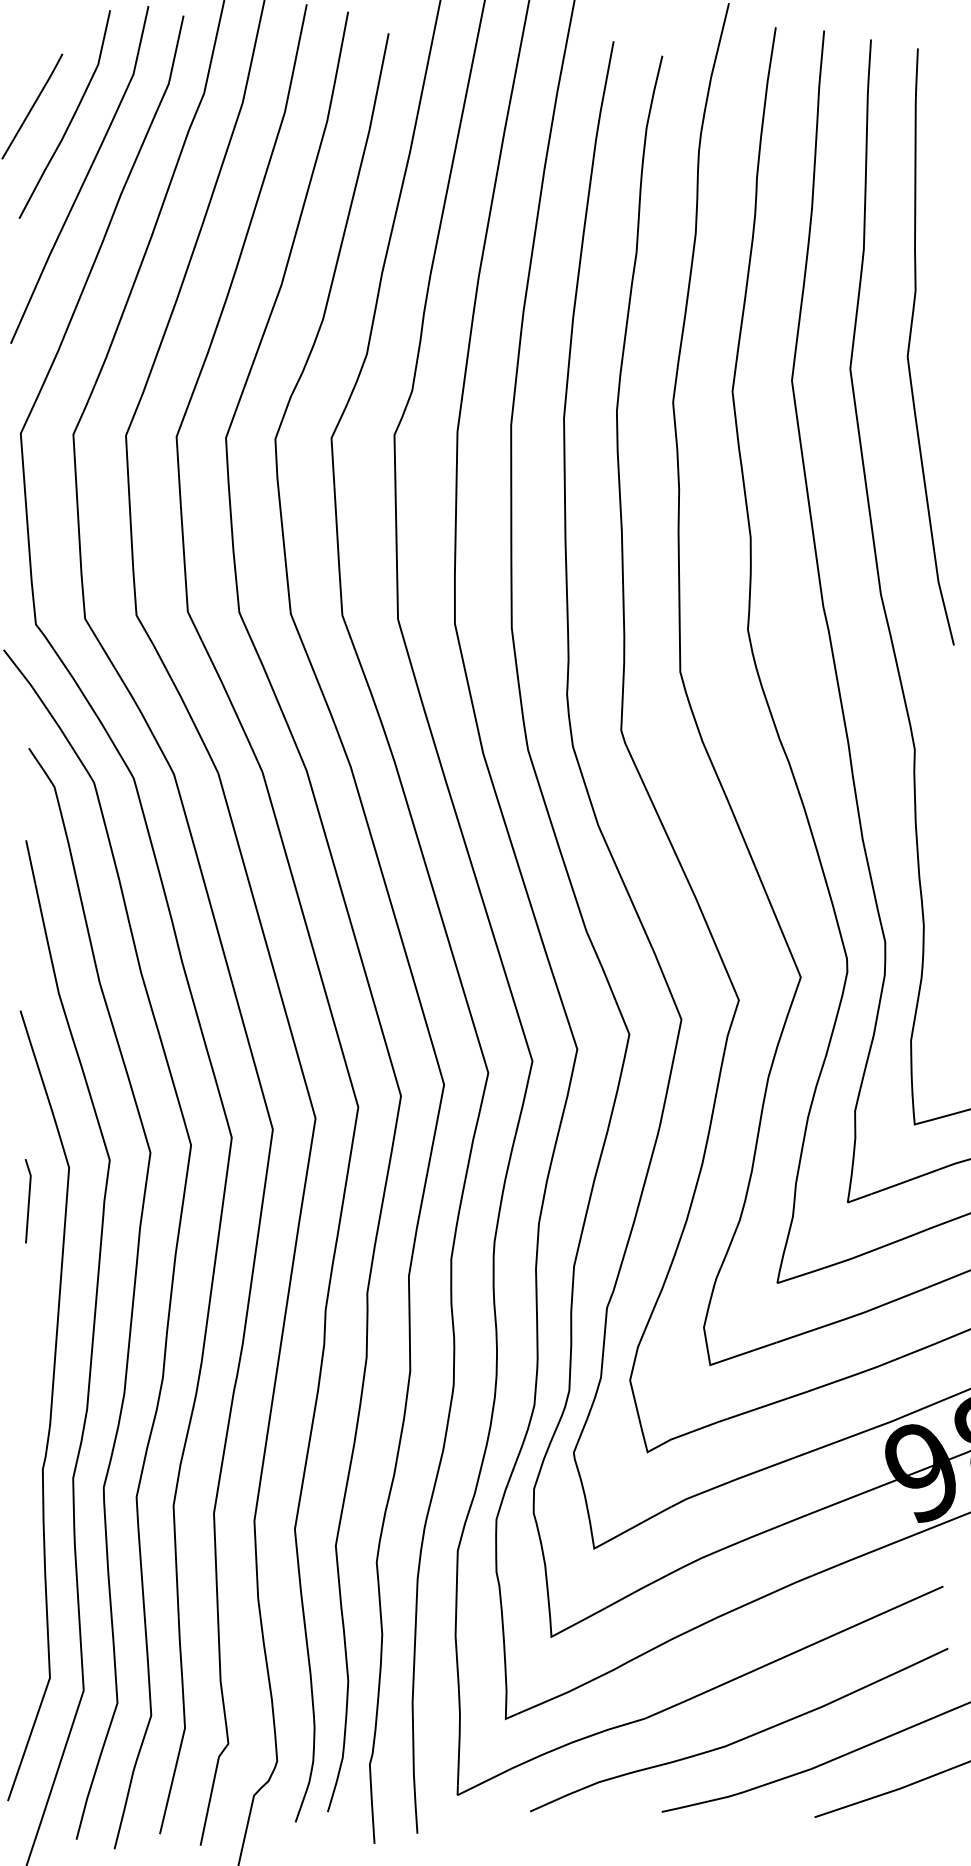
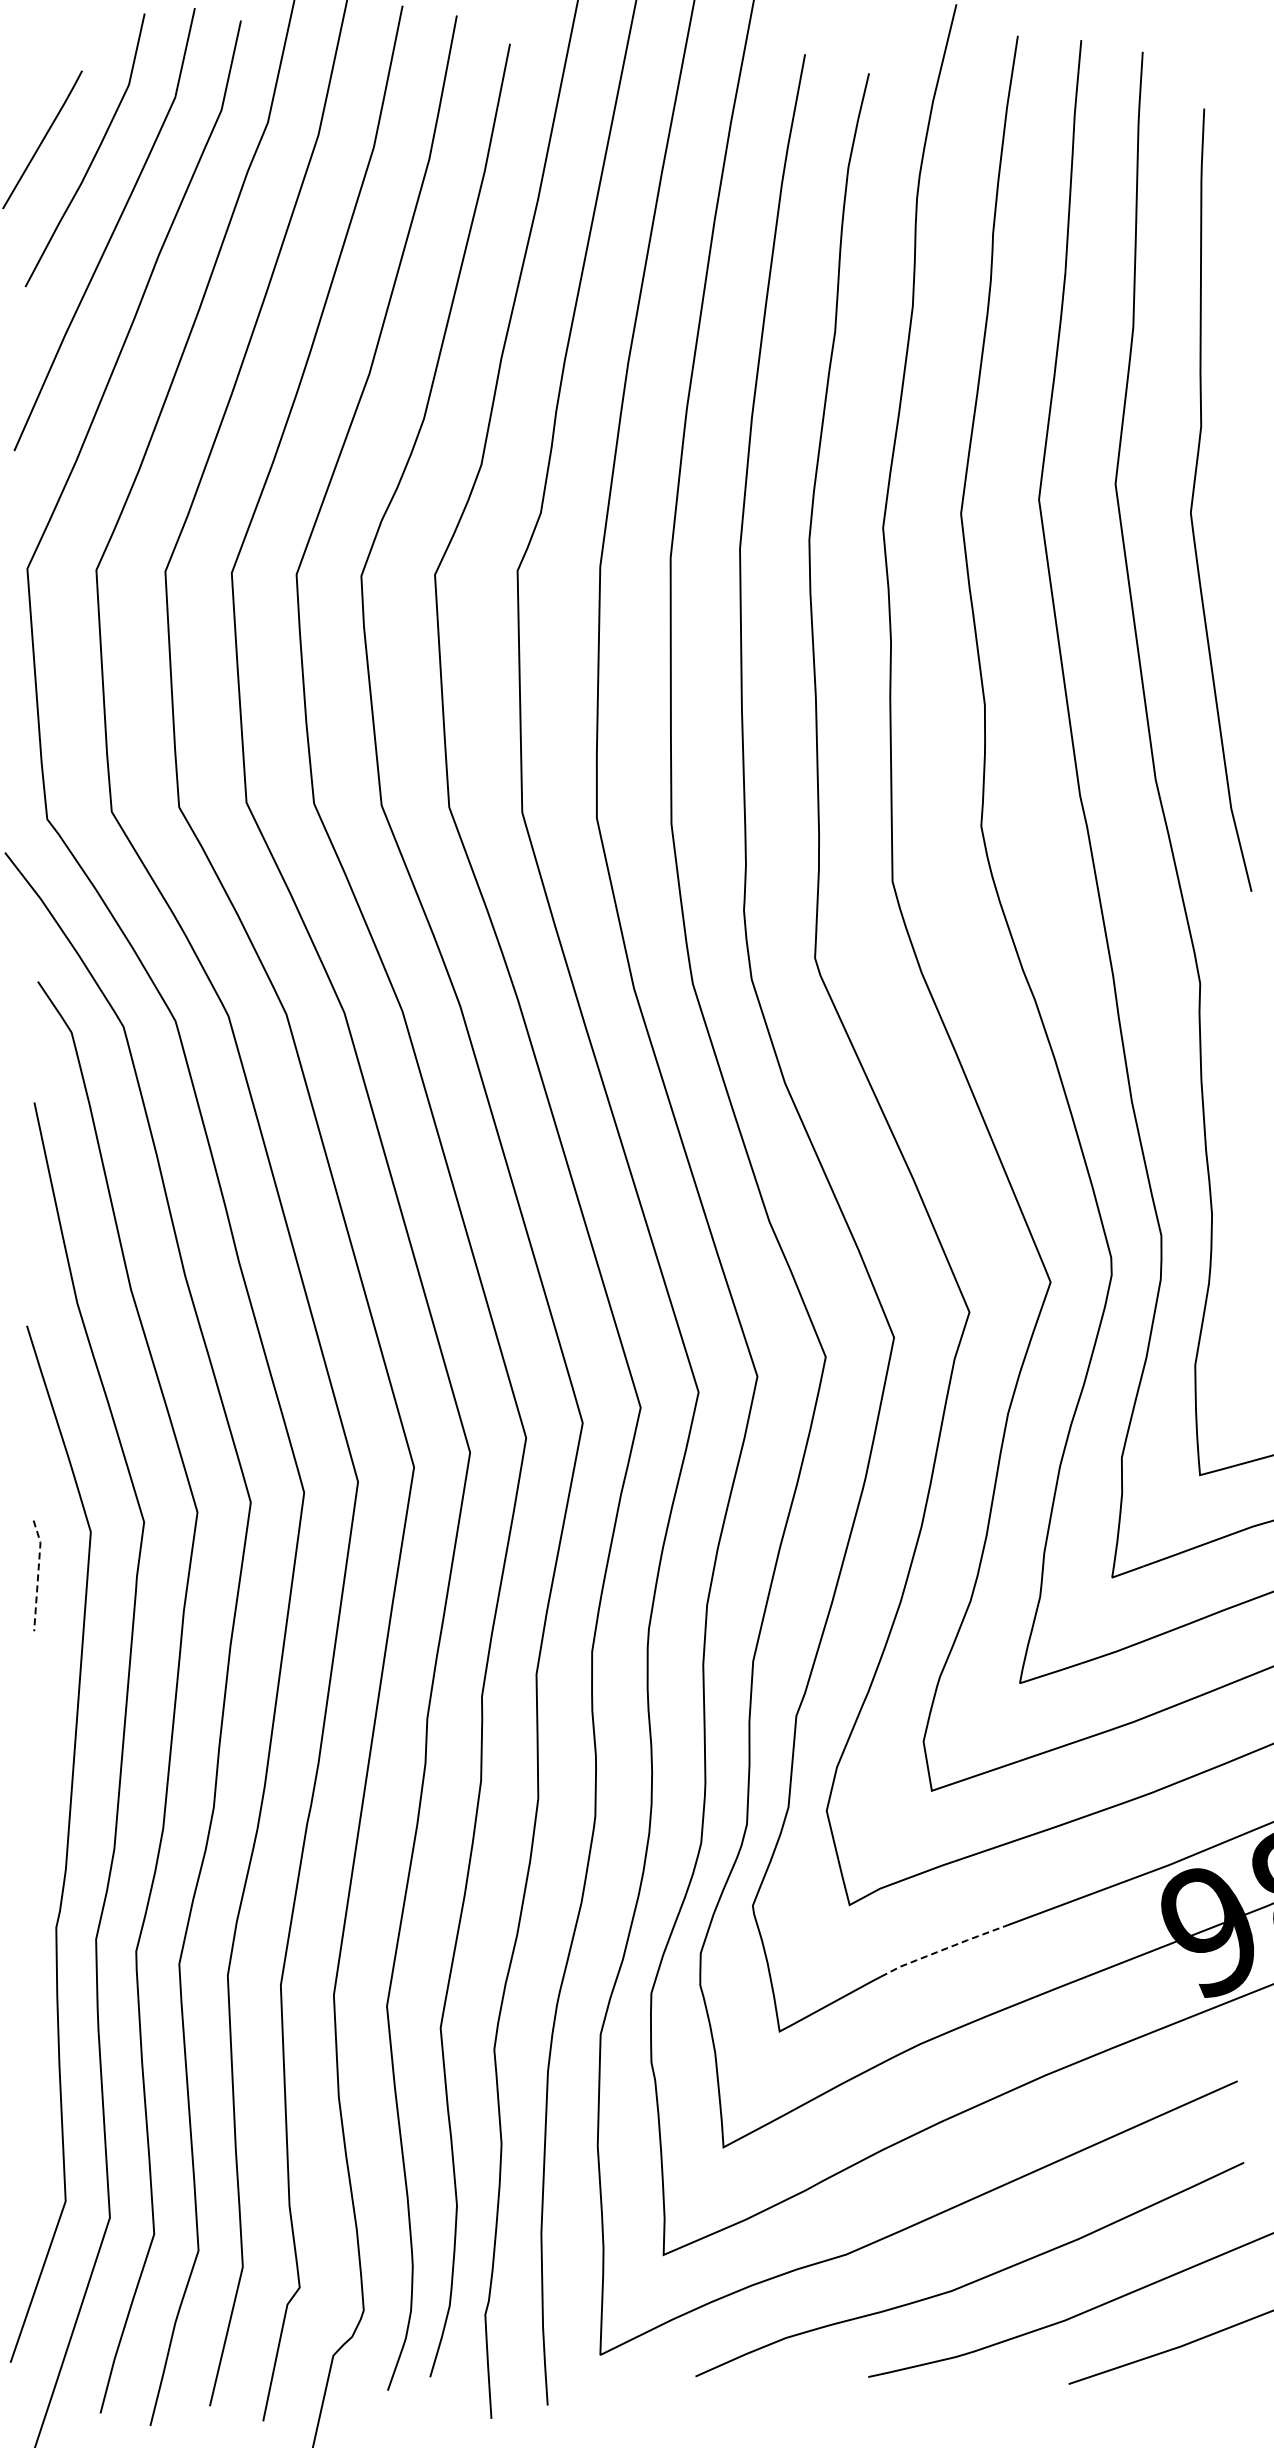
curve: (910, 341) -> (1194, 493), moved
line: (29, 1200) -> (38, 1575), solid -> dashed
line: (718, 1486) -> (942, 1950), solid -> dashed

